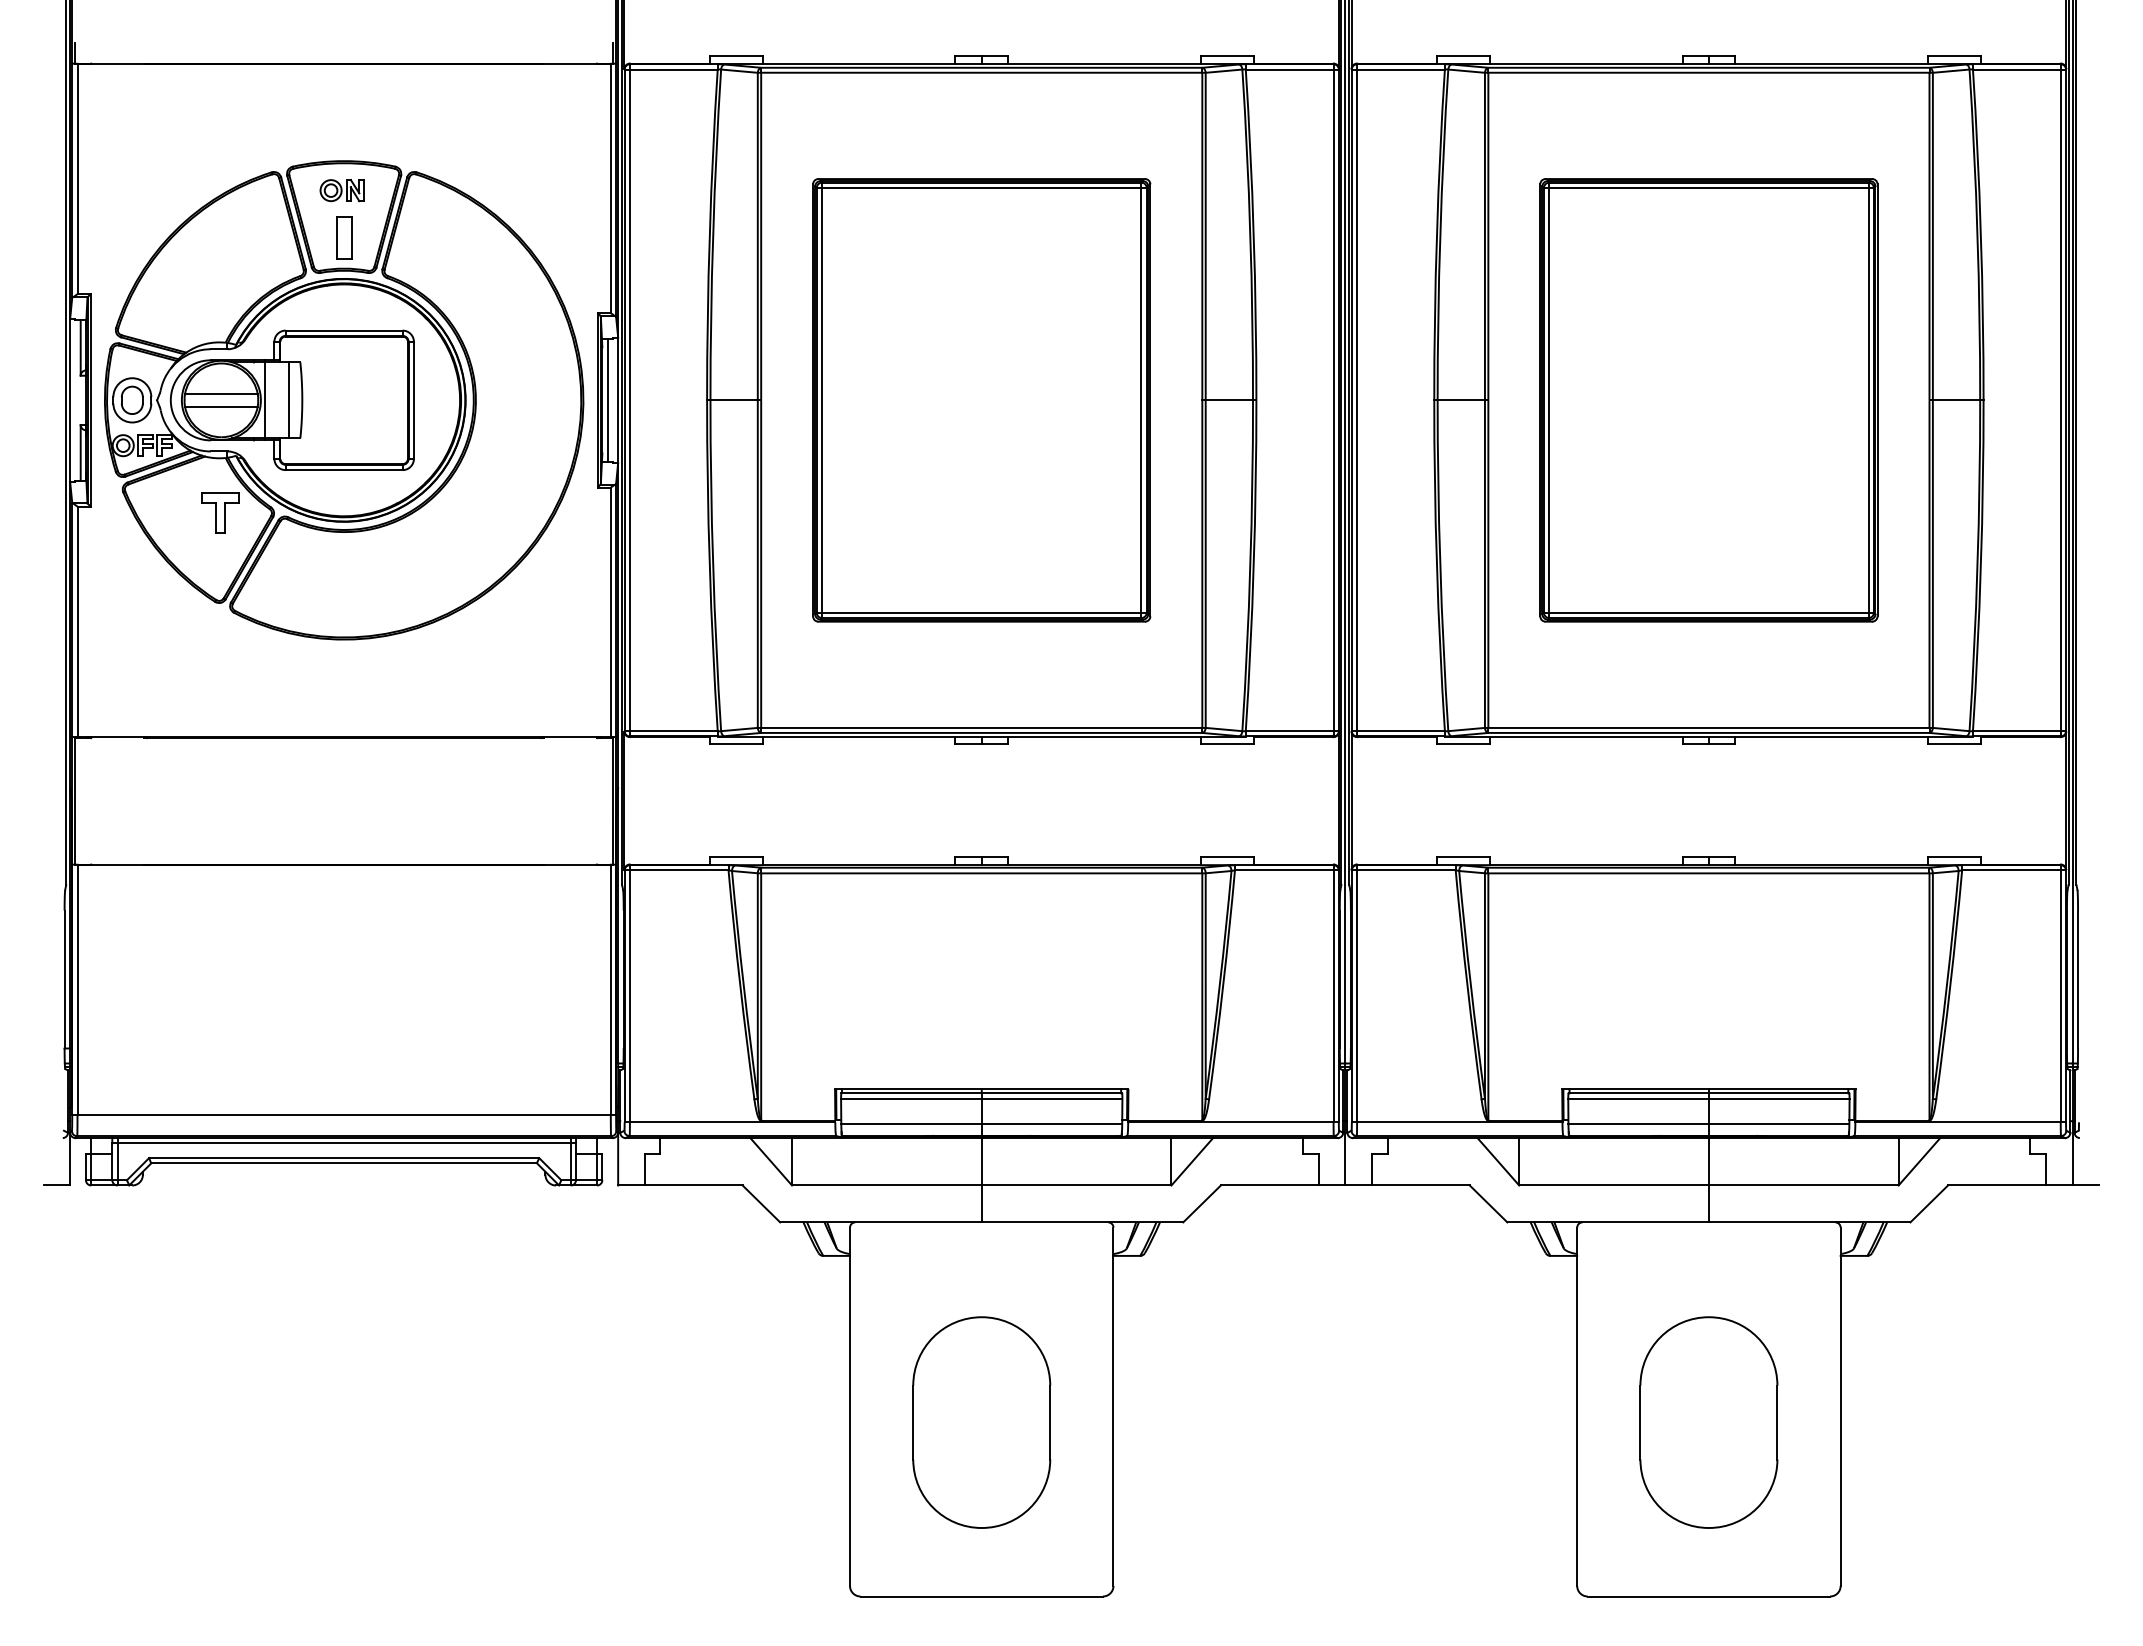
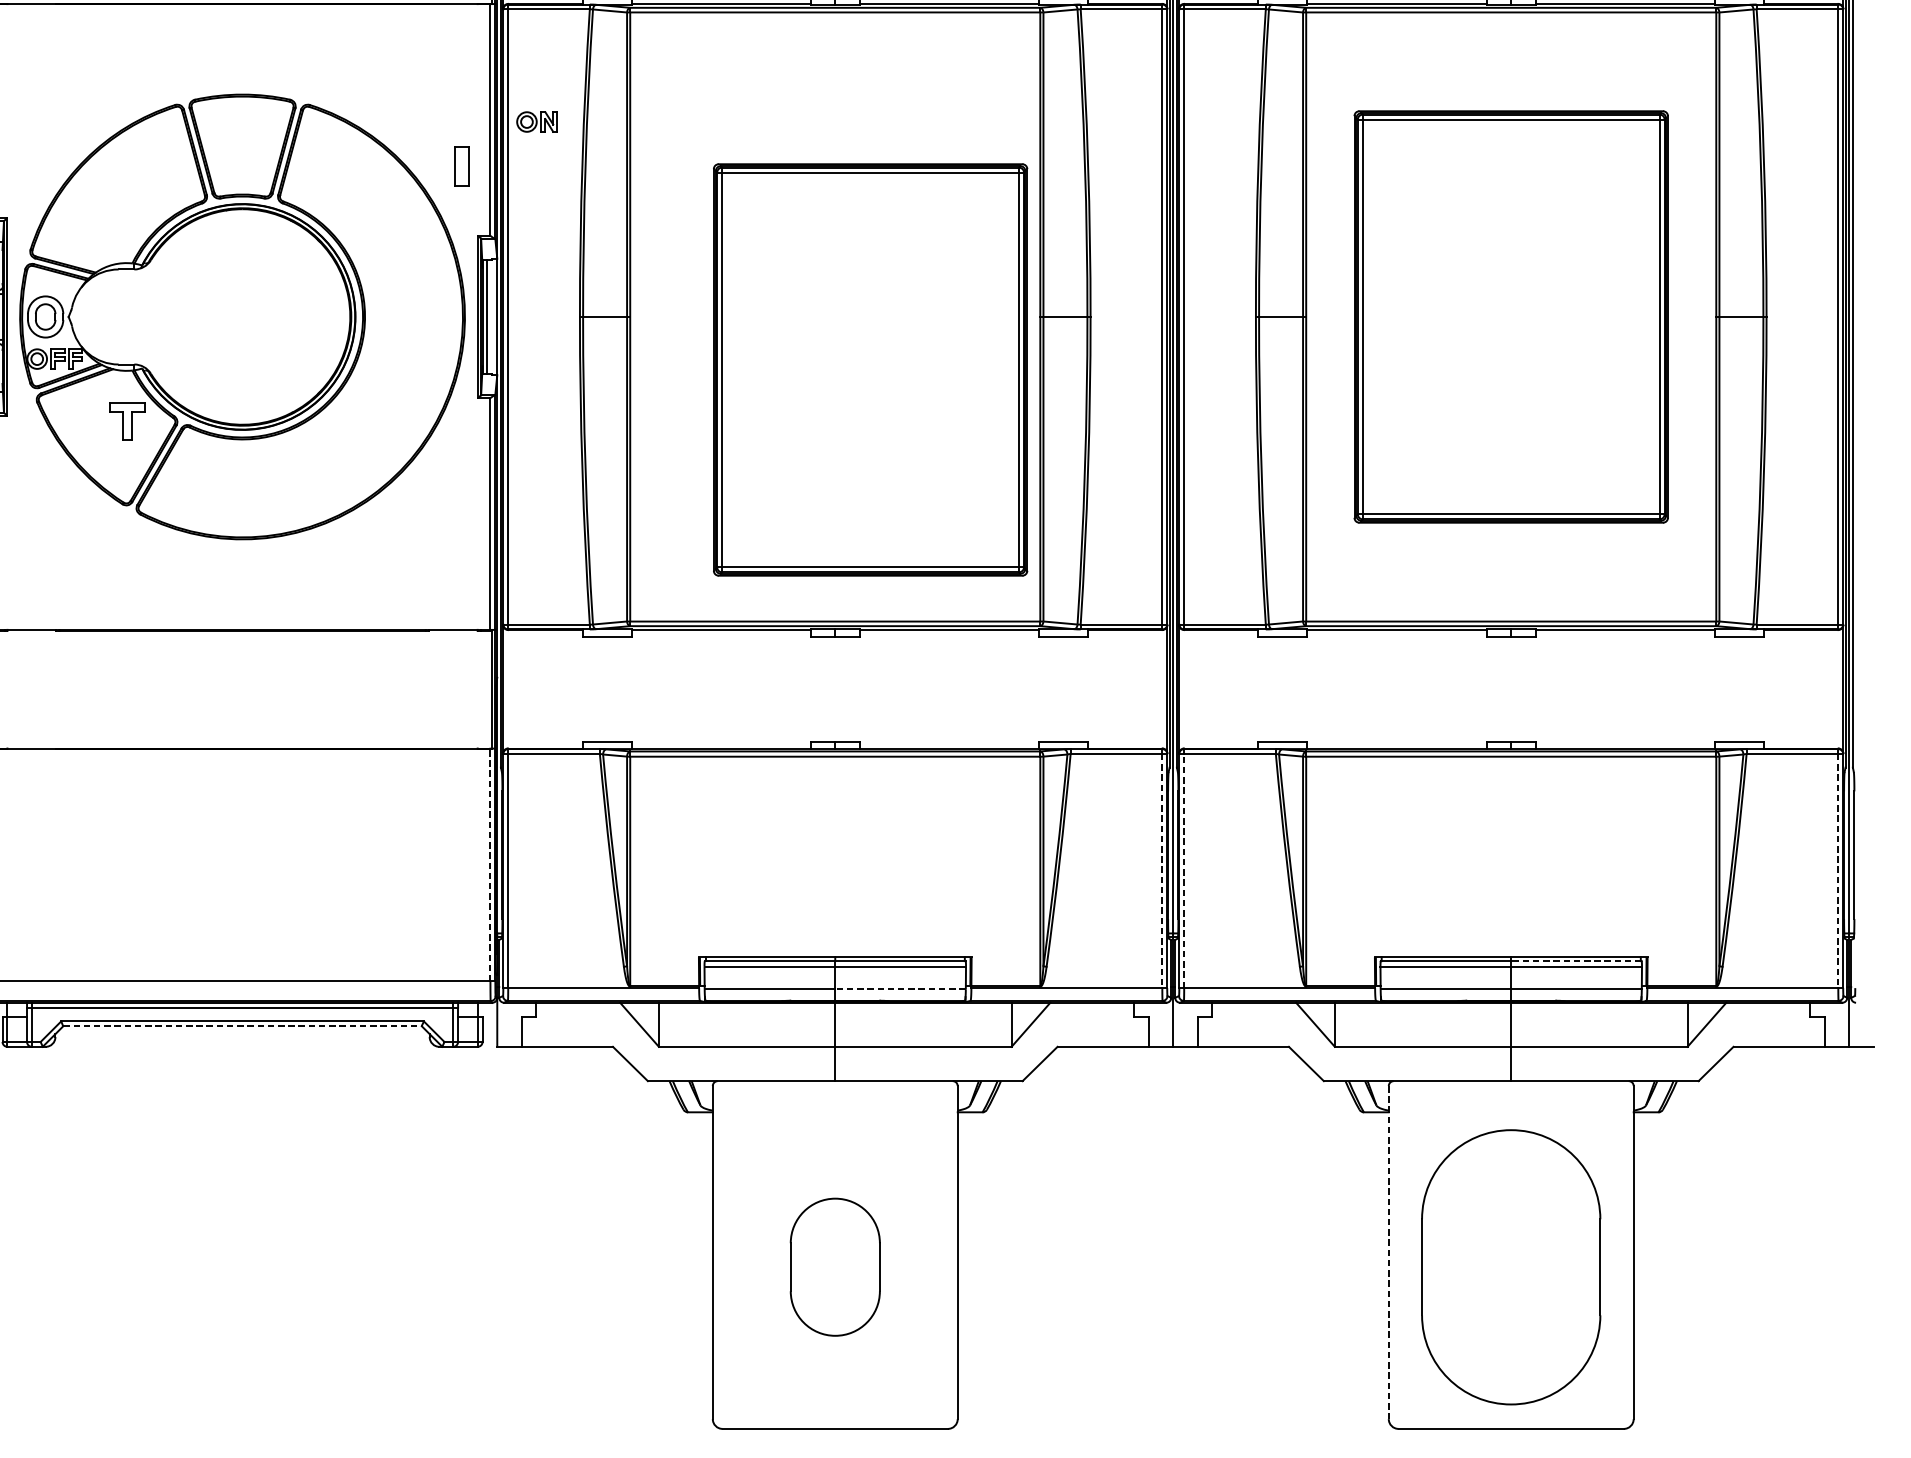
part: (341, 190) -> (536, 121), moved
part: (344, 237) -> (462, 165), moved
part: (291, 399) -> (193, 316), removed
part: (981, 400) -> (870, 370), moved
line: (610, 989) -> (490, 864), solid -> dashed
line: (1333, 996) -> (1162, 871), solid -> dashed
line: (1357, 996) -> (1184, 871), solid -> dashed
line: (2060, 996) -> (1838, 871), solid -> dashed
line: (1778, 1093) -> (1575, 961), solid -> dashed
line: (1051, 1123) -> (900, 989), solid -> dashed
line: (344, 1163) -> (242, 1026), solid -> dashed
line: (1577, 1407) -> (1389, 1253), solid -> dashed
part: (981, 1422) -> (835, 1267), size x0.7
part: (1708, 1422) -> (1510, 1267), size x1.4

